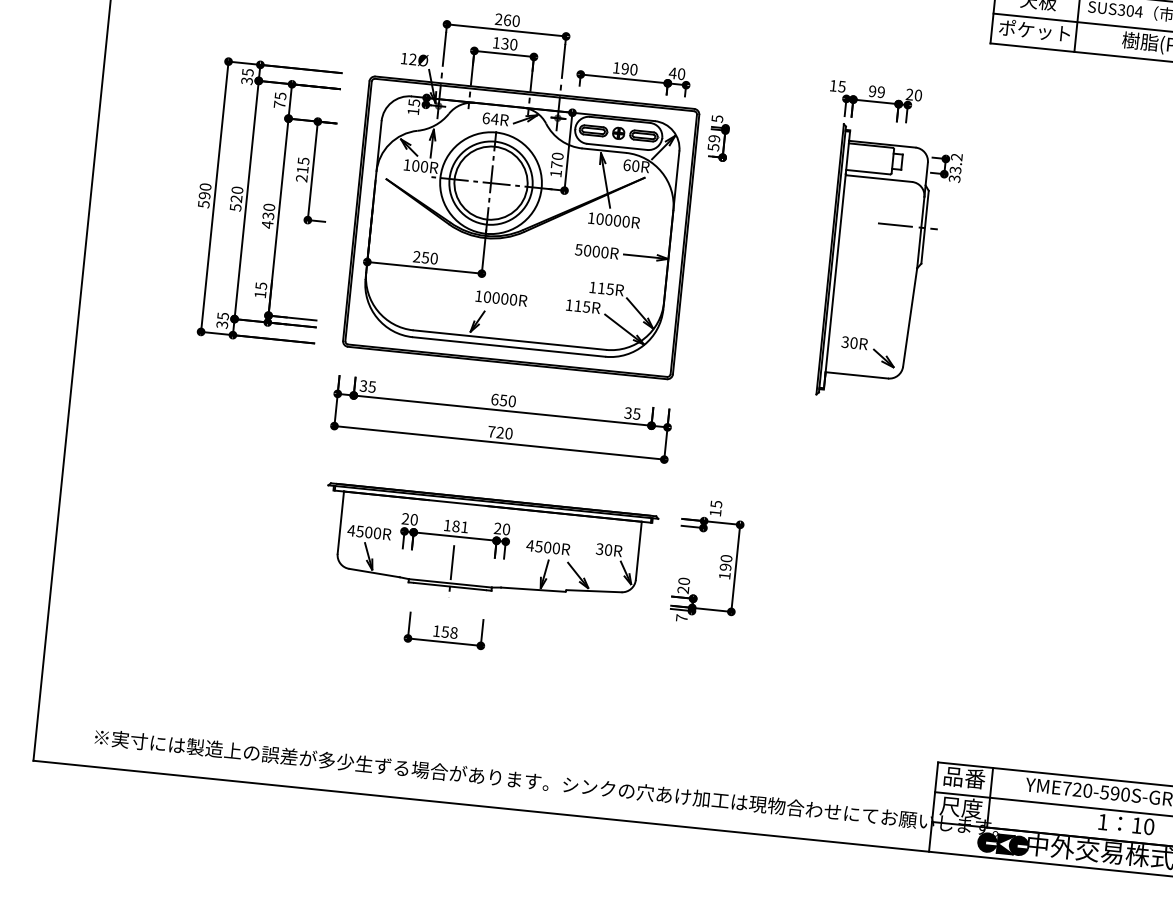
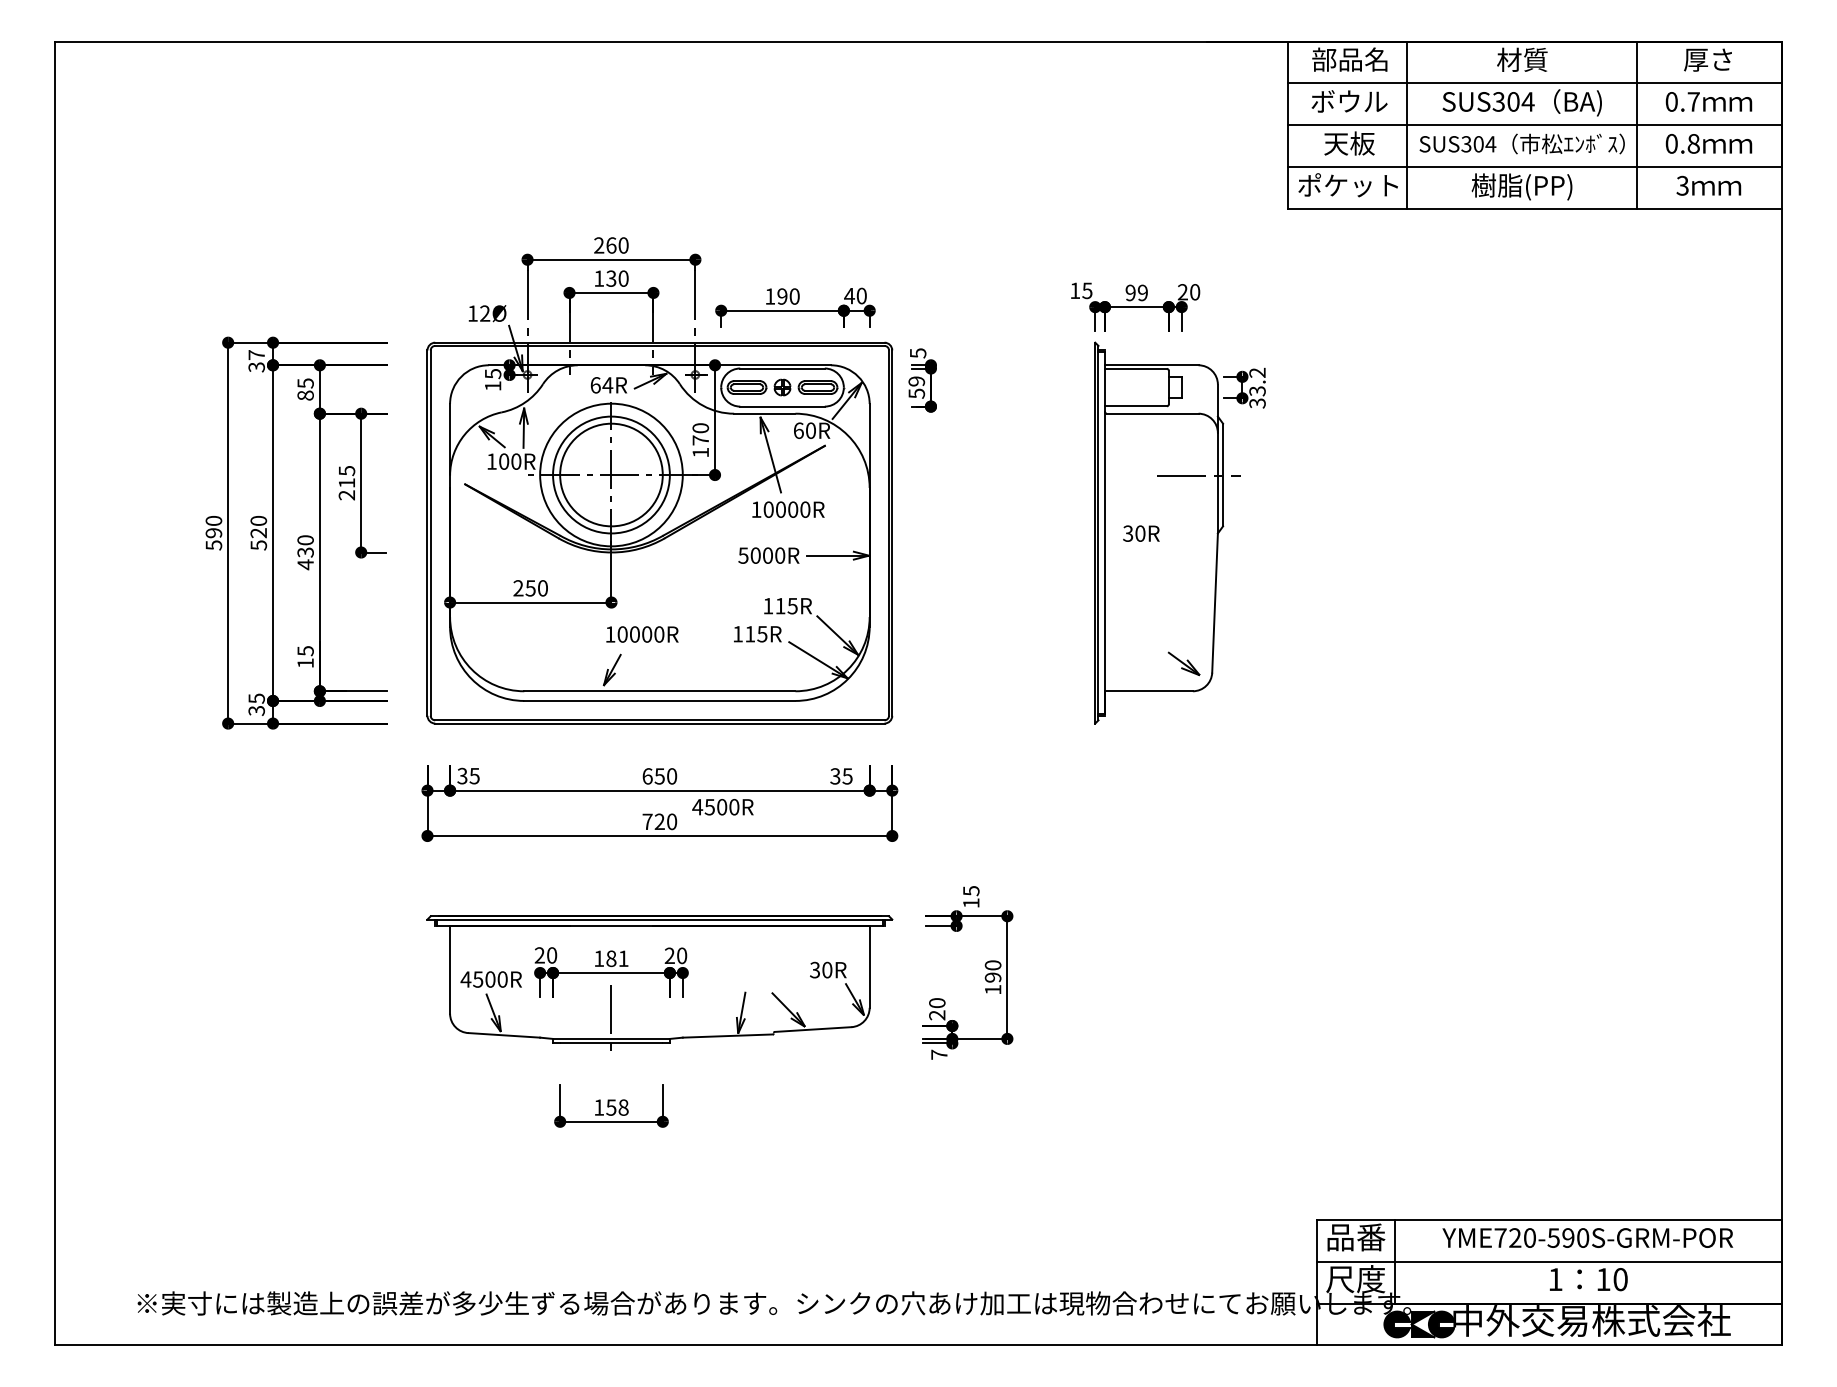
text: (247, 72) -> (256, 355), 35 -> 37
text: (279, 104) -> (305, 395), 75 -> 85
text: (854, 343) -> (1141, 533), moved
text: (547, 547) -> (722, 807), moved

